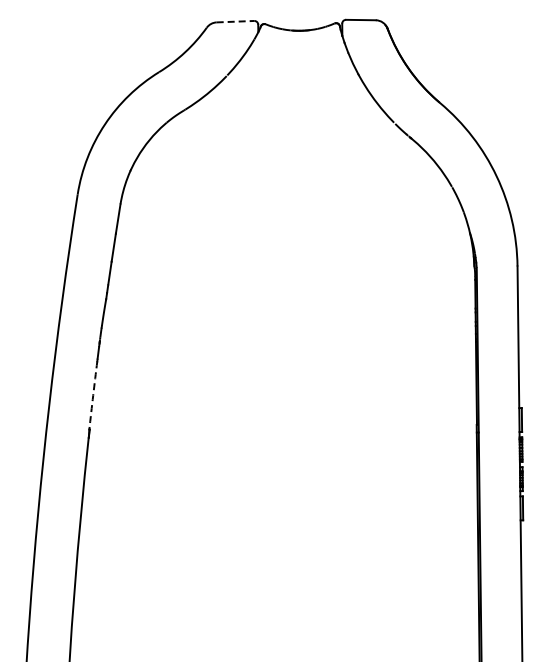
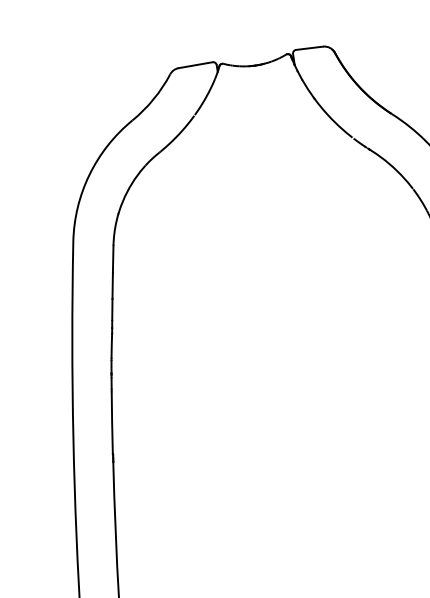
line: (235, 21) -> (195, 65), dashed -> solid
arc: (93, 395) -> (112, 422), dashed -> solid

